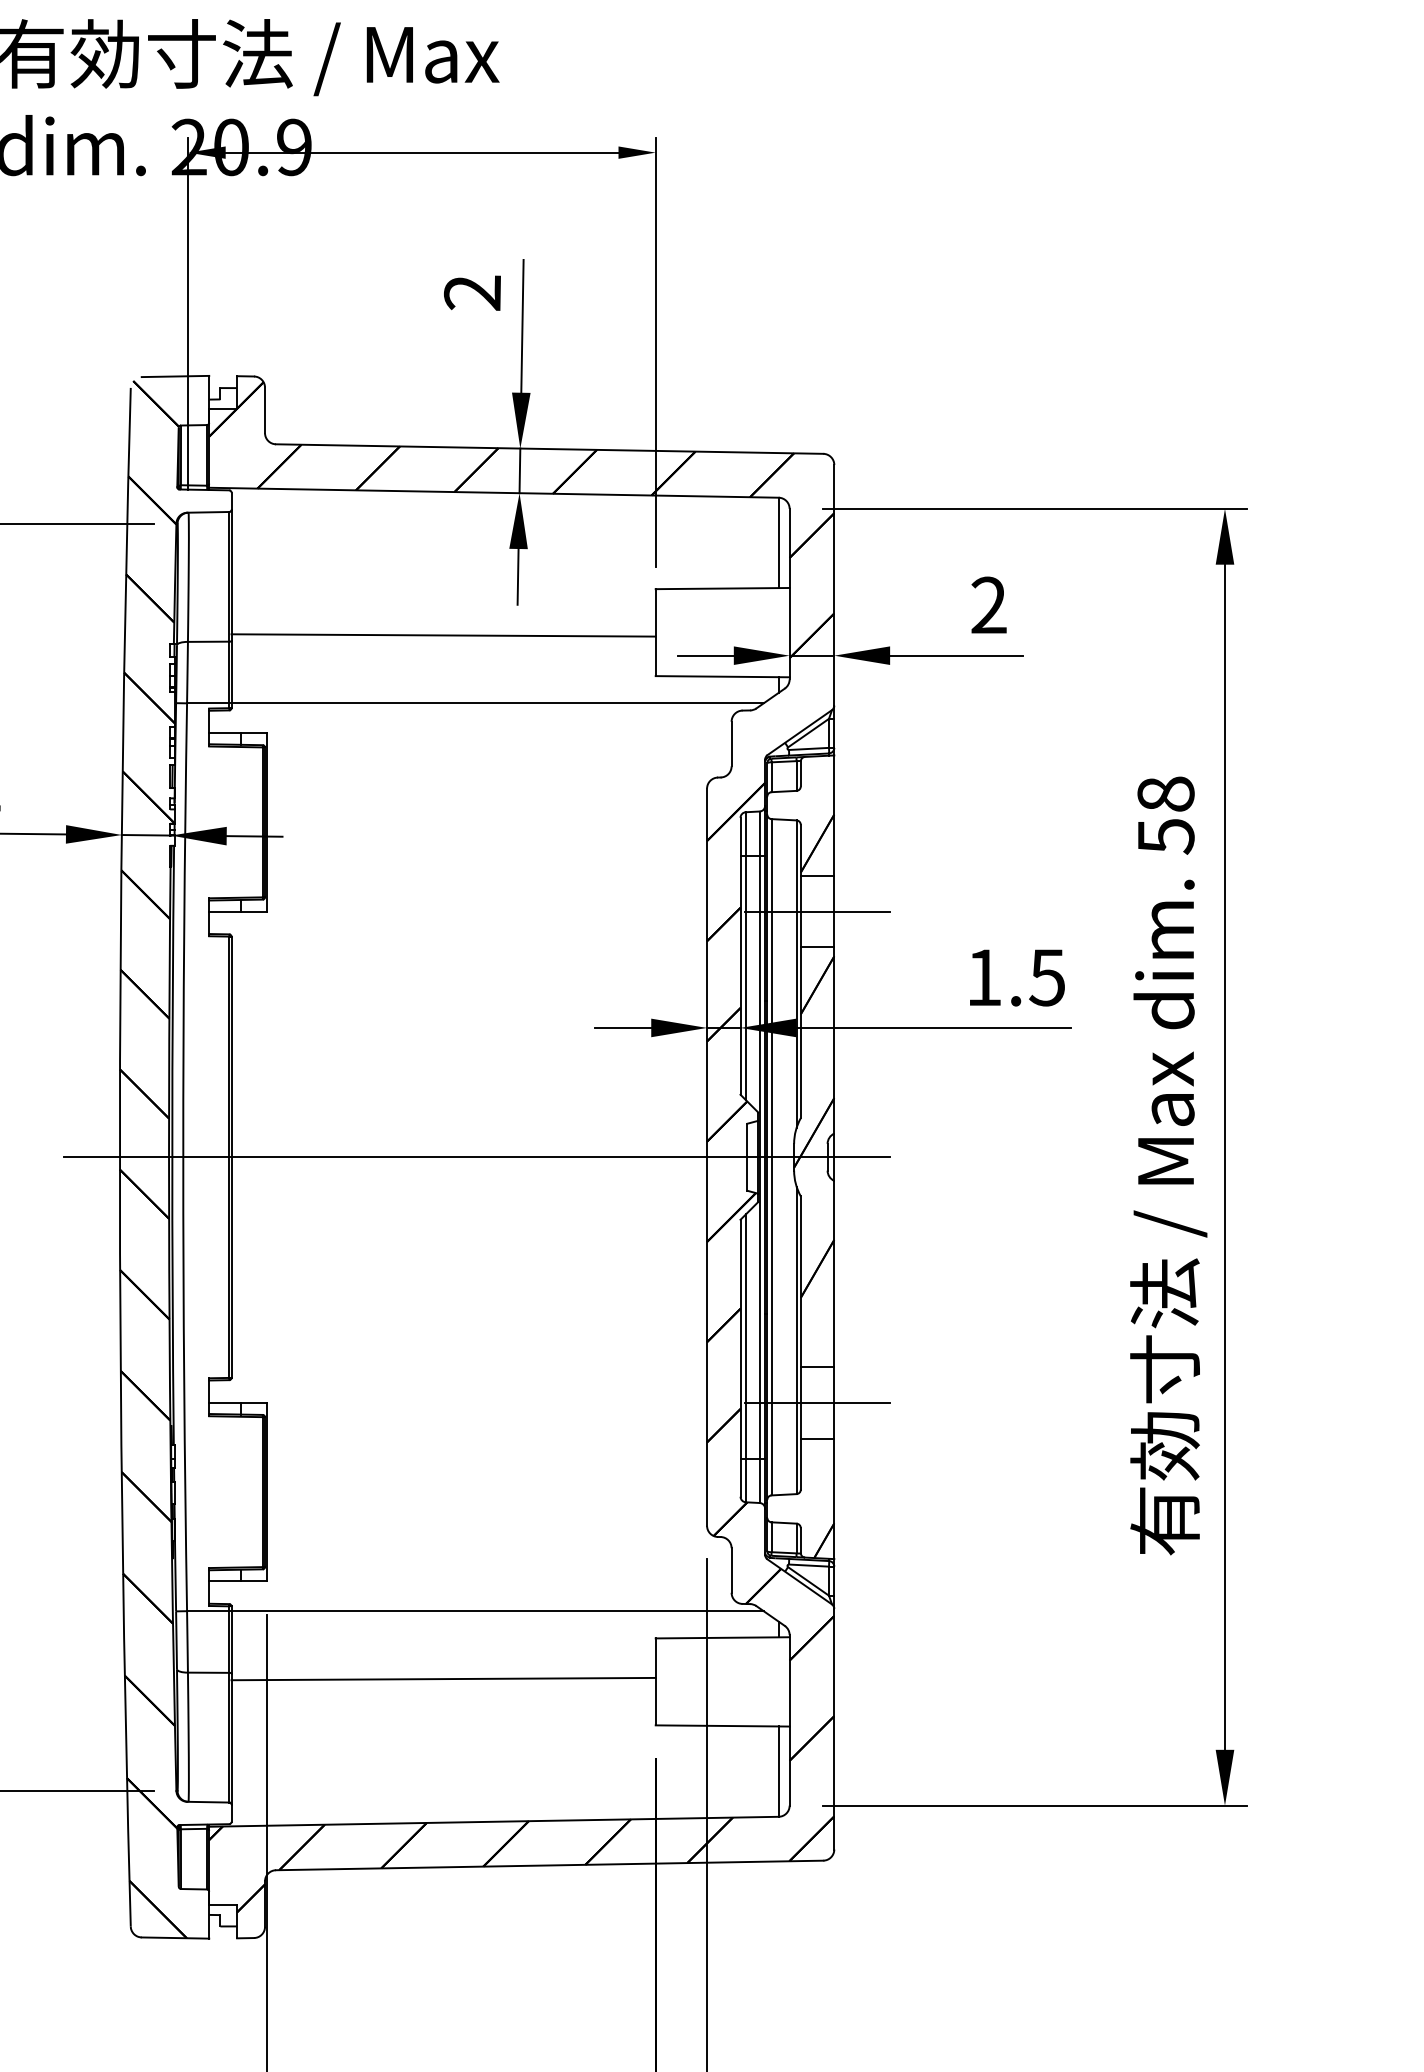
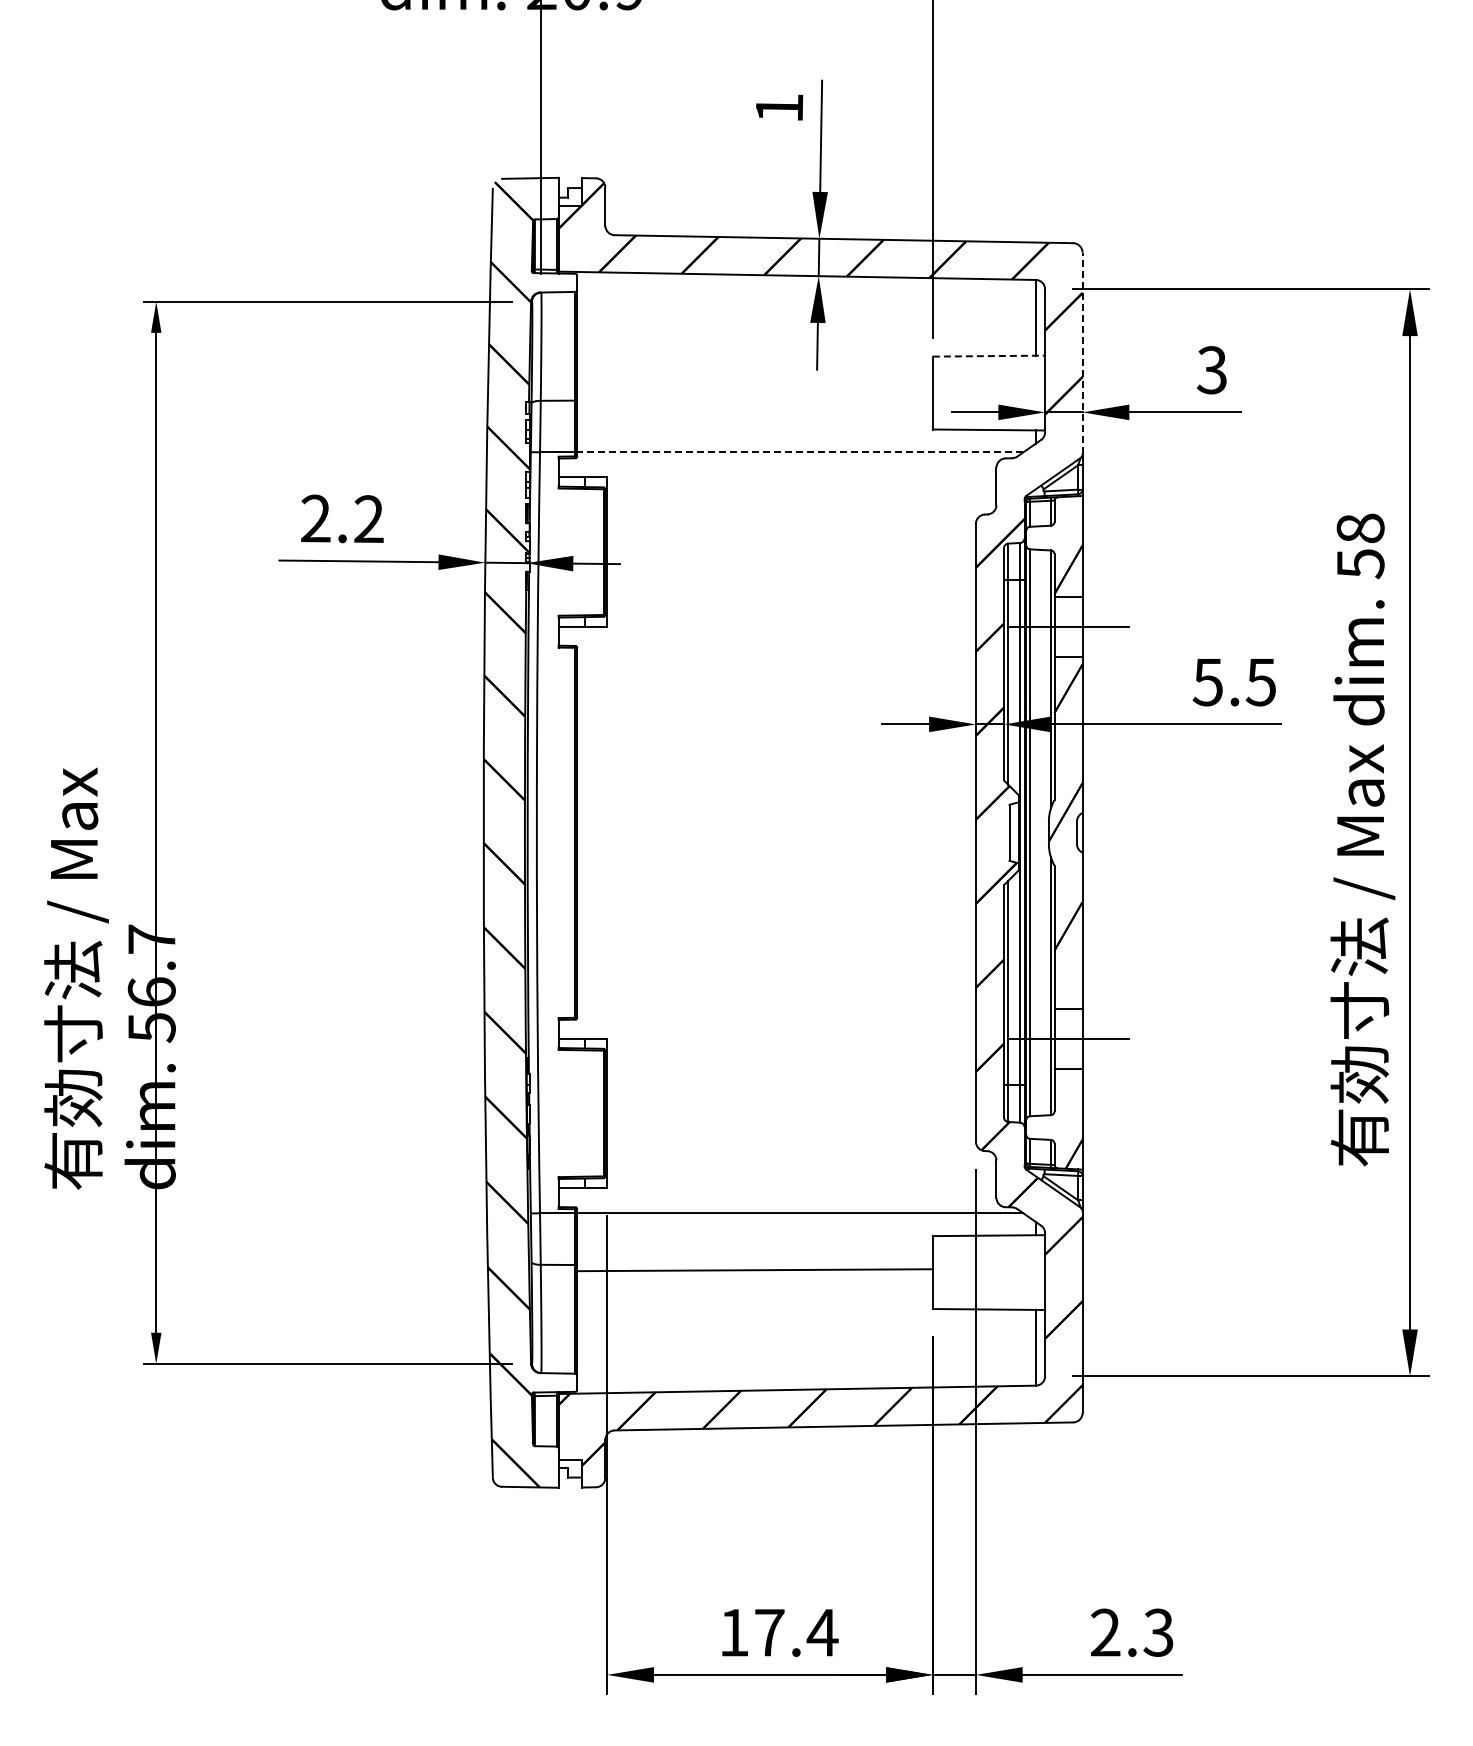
text: (472, 293) -> (779, 108), 2 -> 1
line: (834, 585) -> (1082, 353), solid -> dashed
line: (723, 589) -> (989, 356), solid -> dashed
text: (988, 605) -> (1211, 370), 2 -> 3
line: (442, 635) -> (754, 395), removed
line: (496, 703) -> (799, 452), solid -> dashed
text: (983, 977) -> (1207, 682), 1.5 -> 5.5
line: (476, 1156) -> (782, 832), removed

